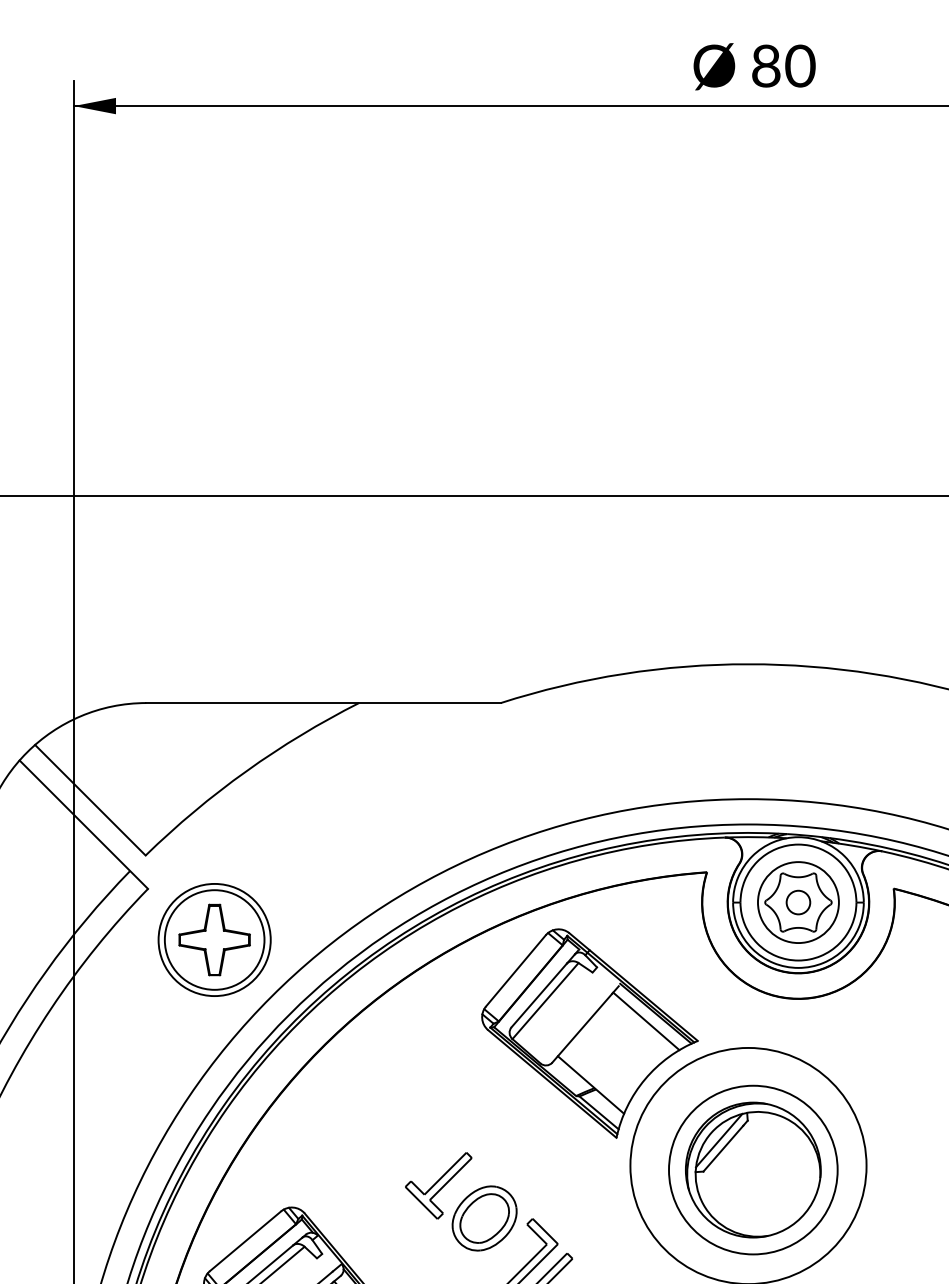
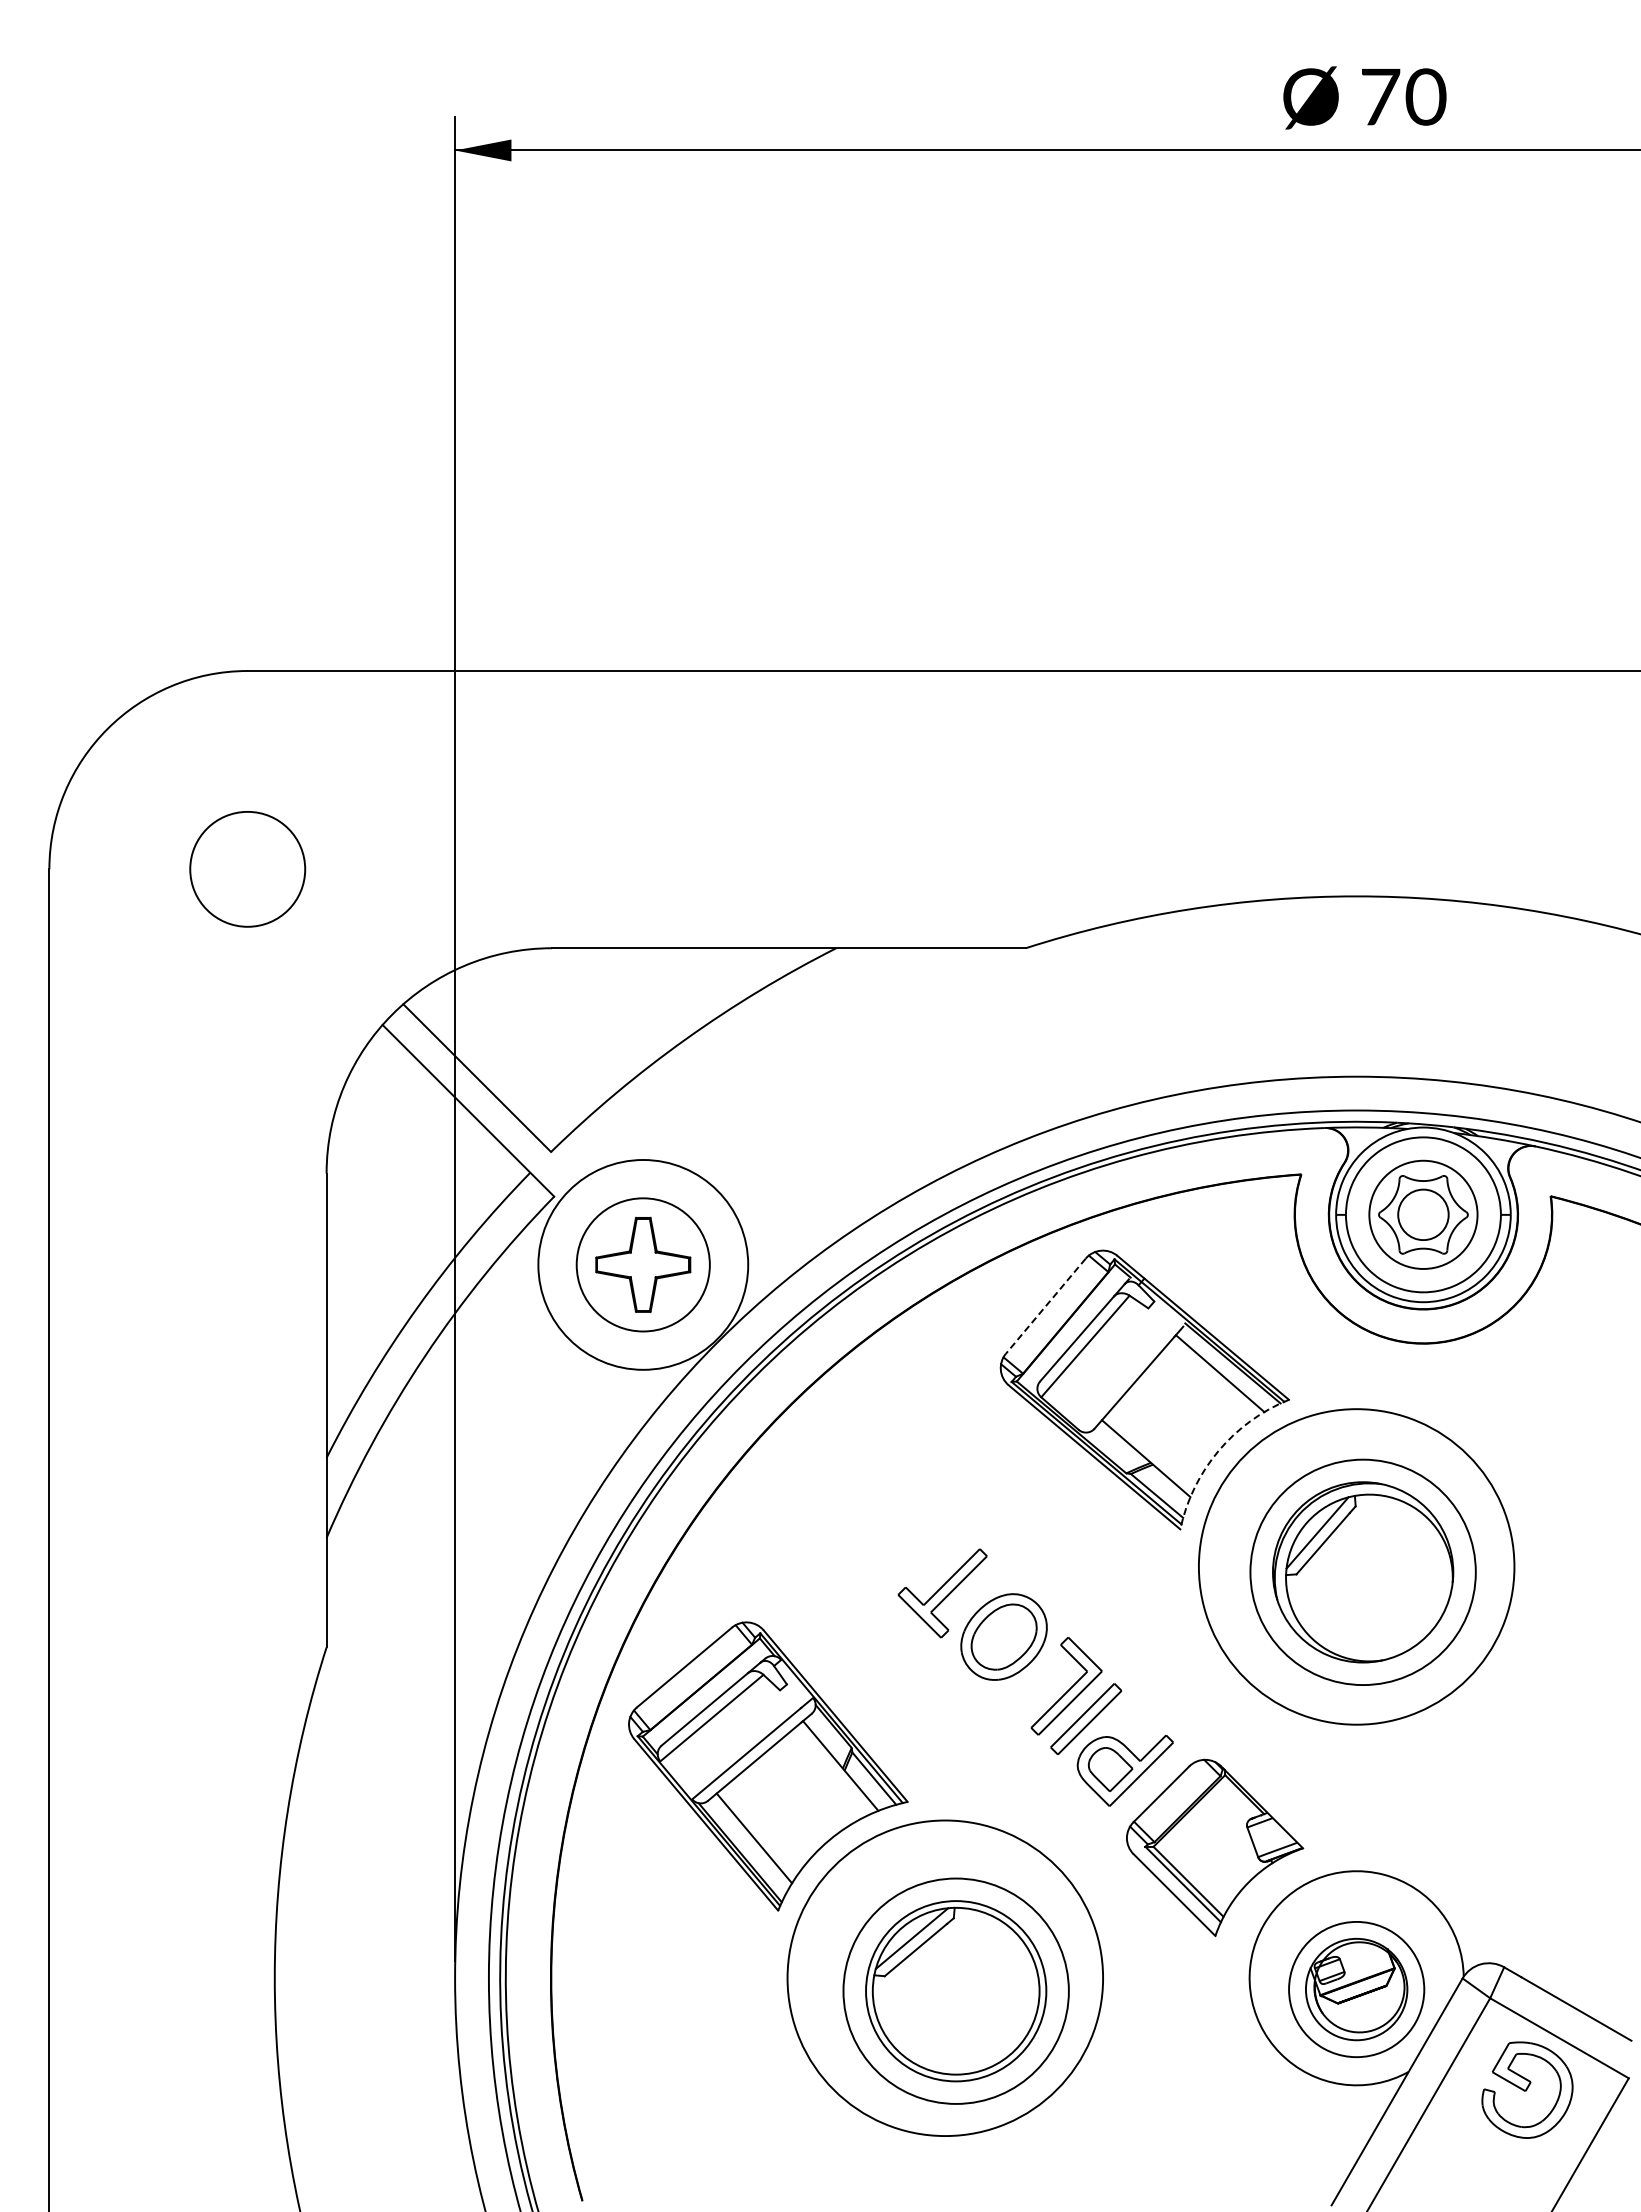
text: (766, 65) -> (1380, 96), 80 -> 70
circle: (798, 902) -> (1423, 1214), size x1.6
circle: (214, 939) -> (643, 1264), size x1.4
line: (515, 971) -> (1045, 1306), solid -> dashed
arc: (645, 1079) -> (1218, 1451), solid -> dashed

